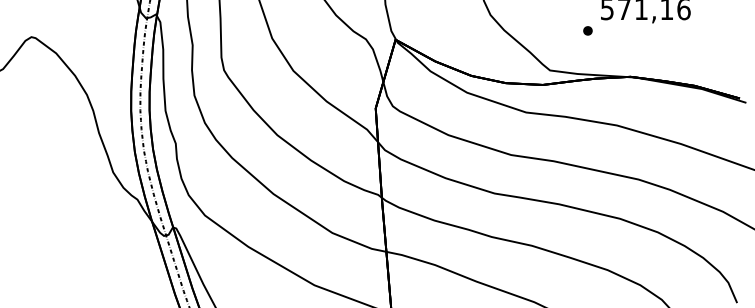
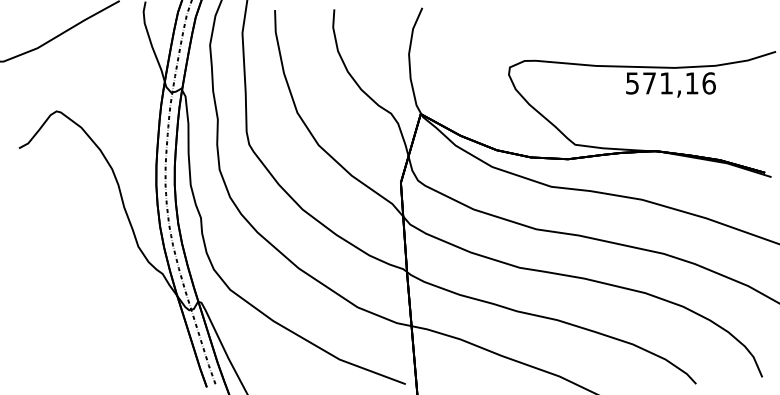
part: (587, 30) -> (612, 104), removed

